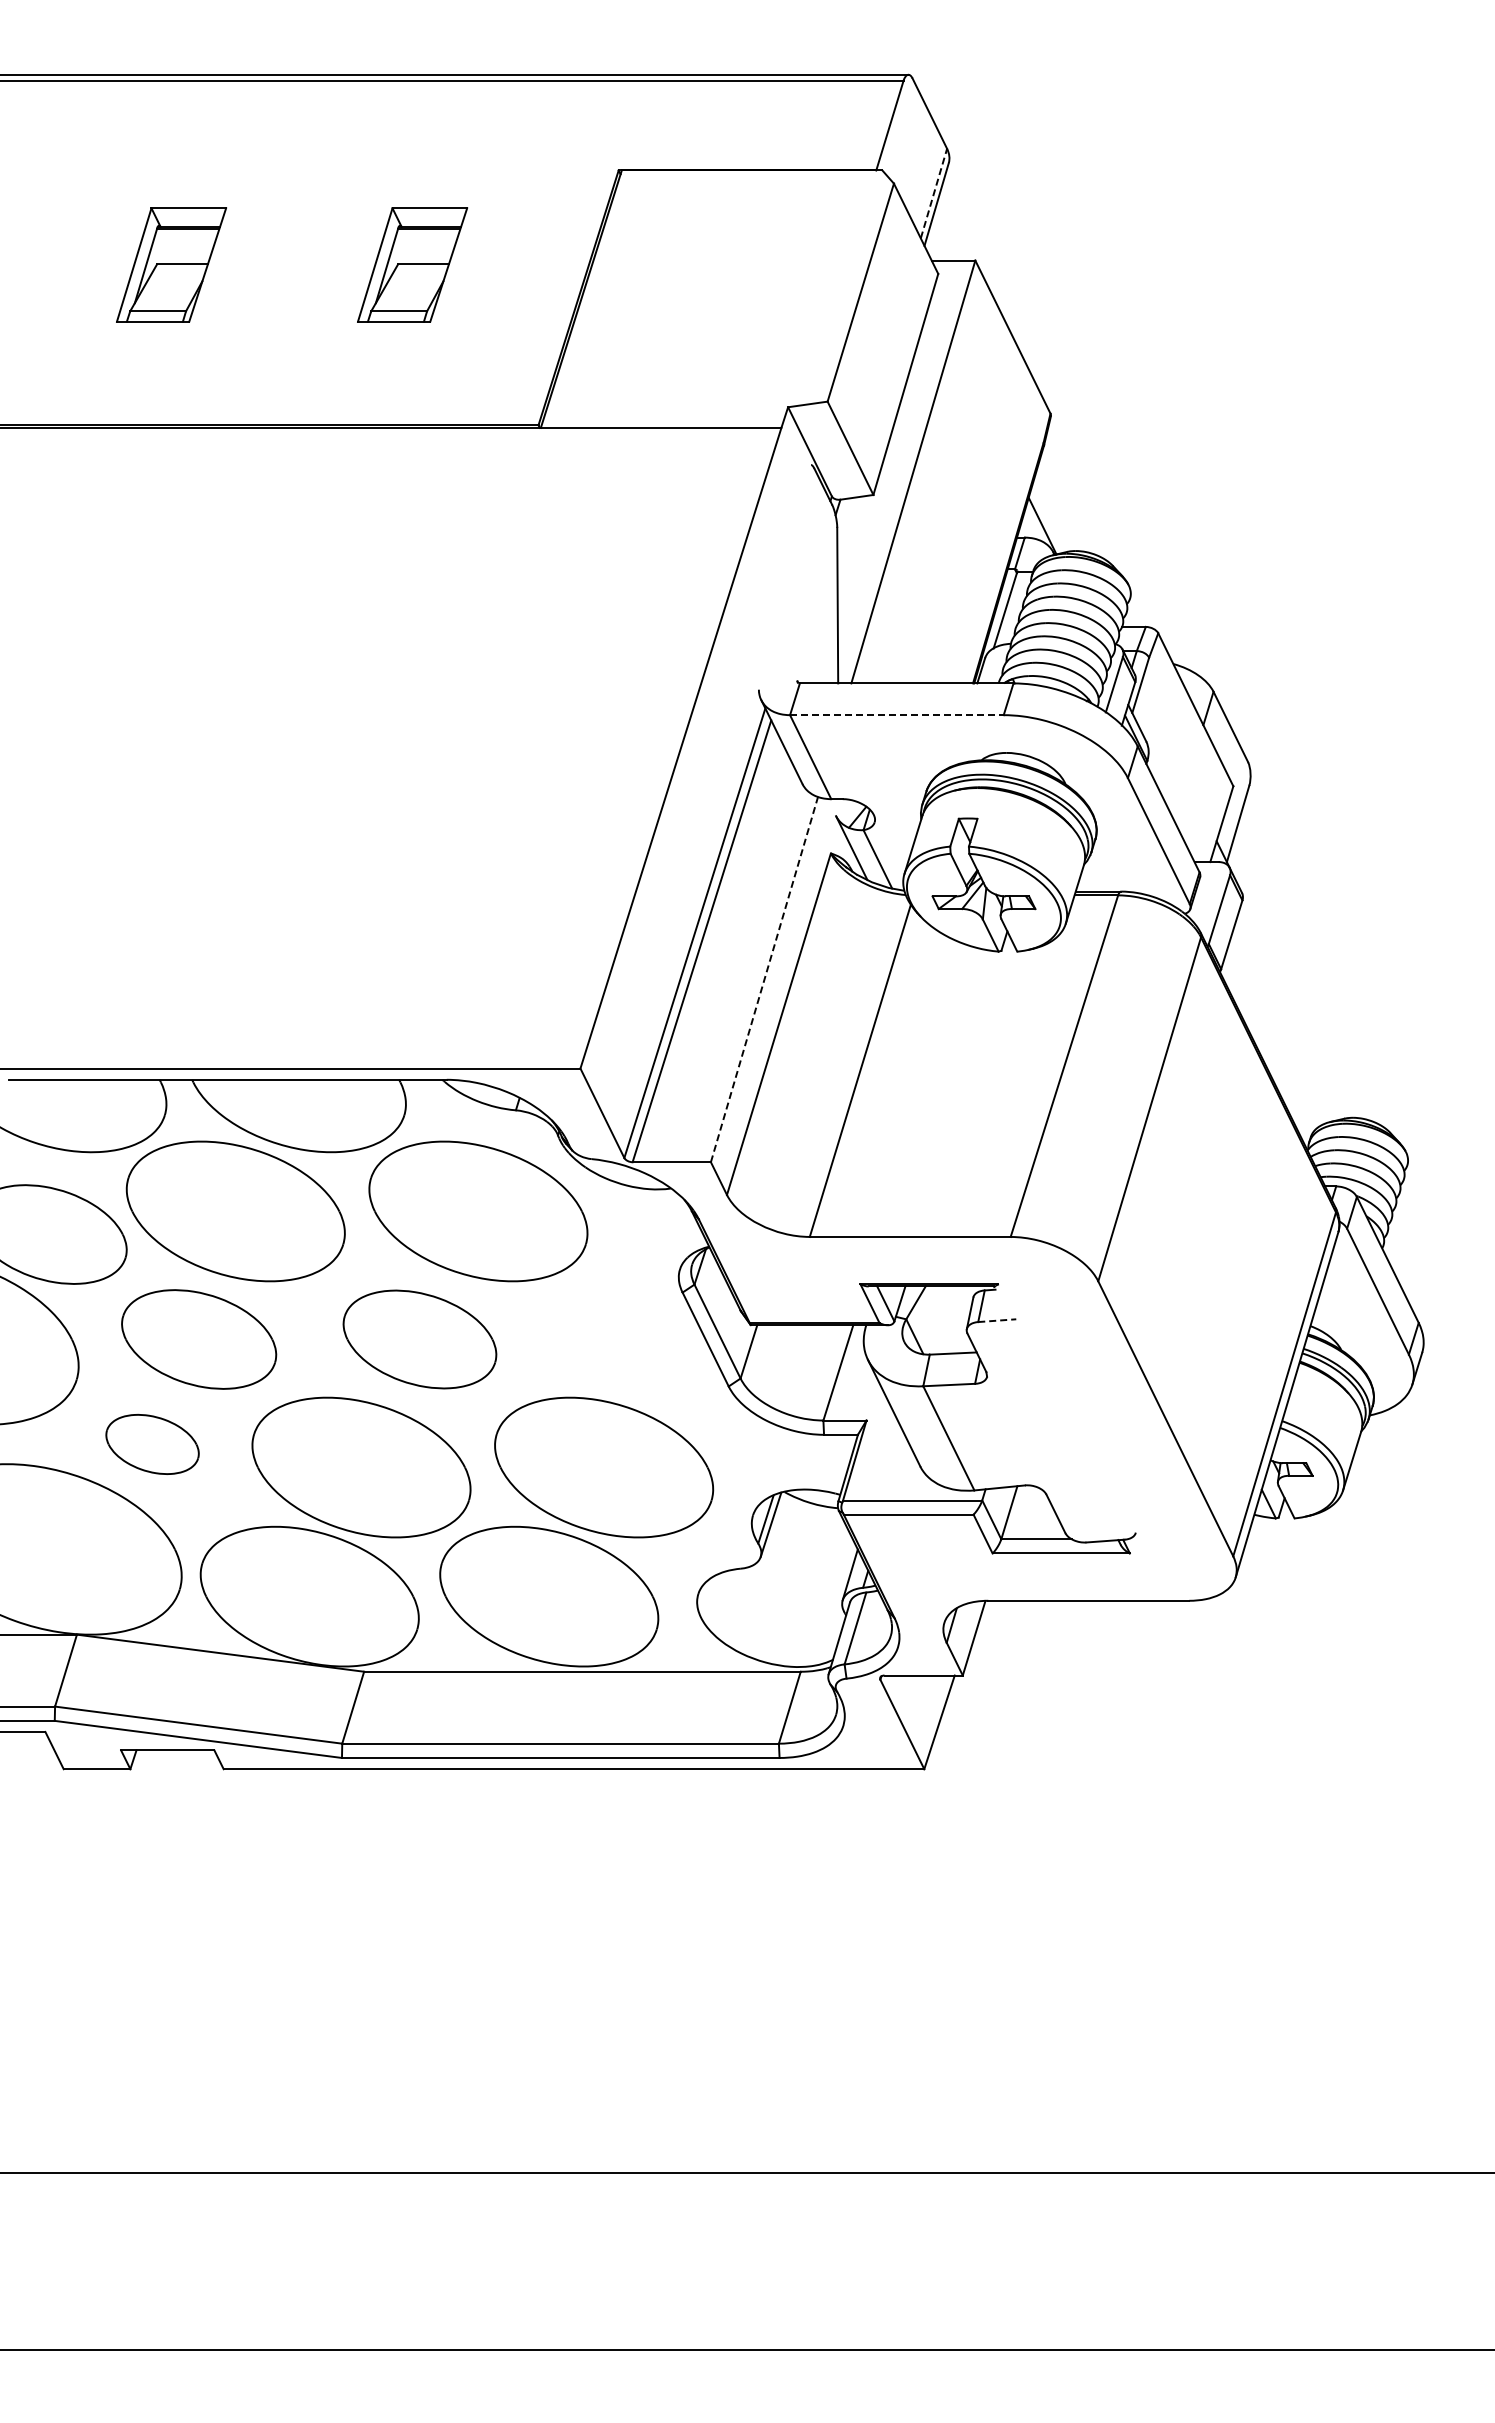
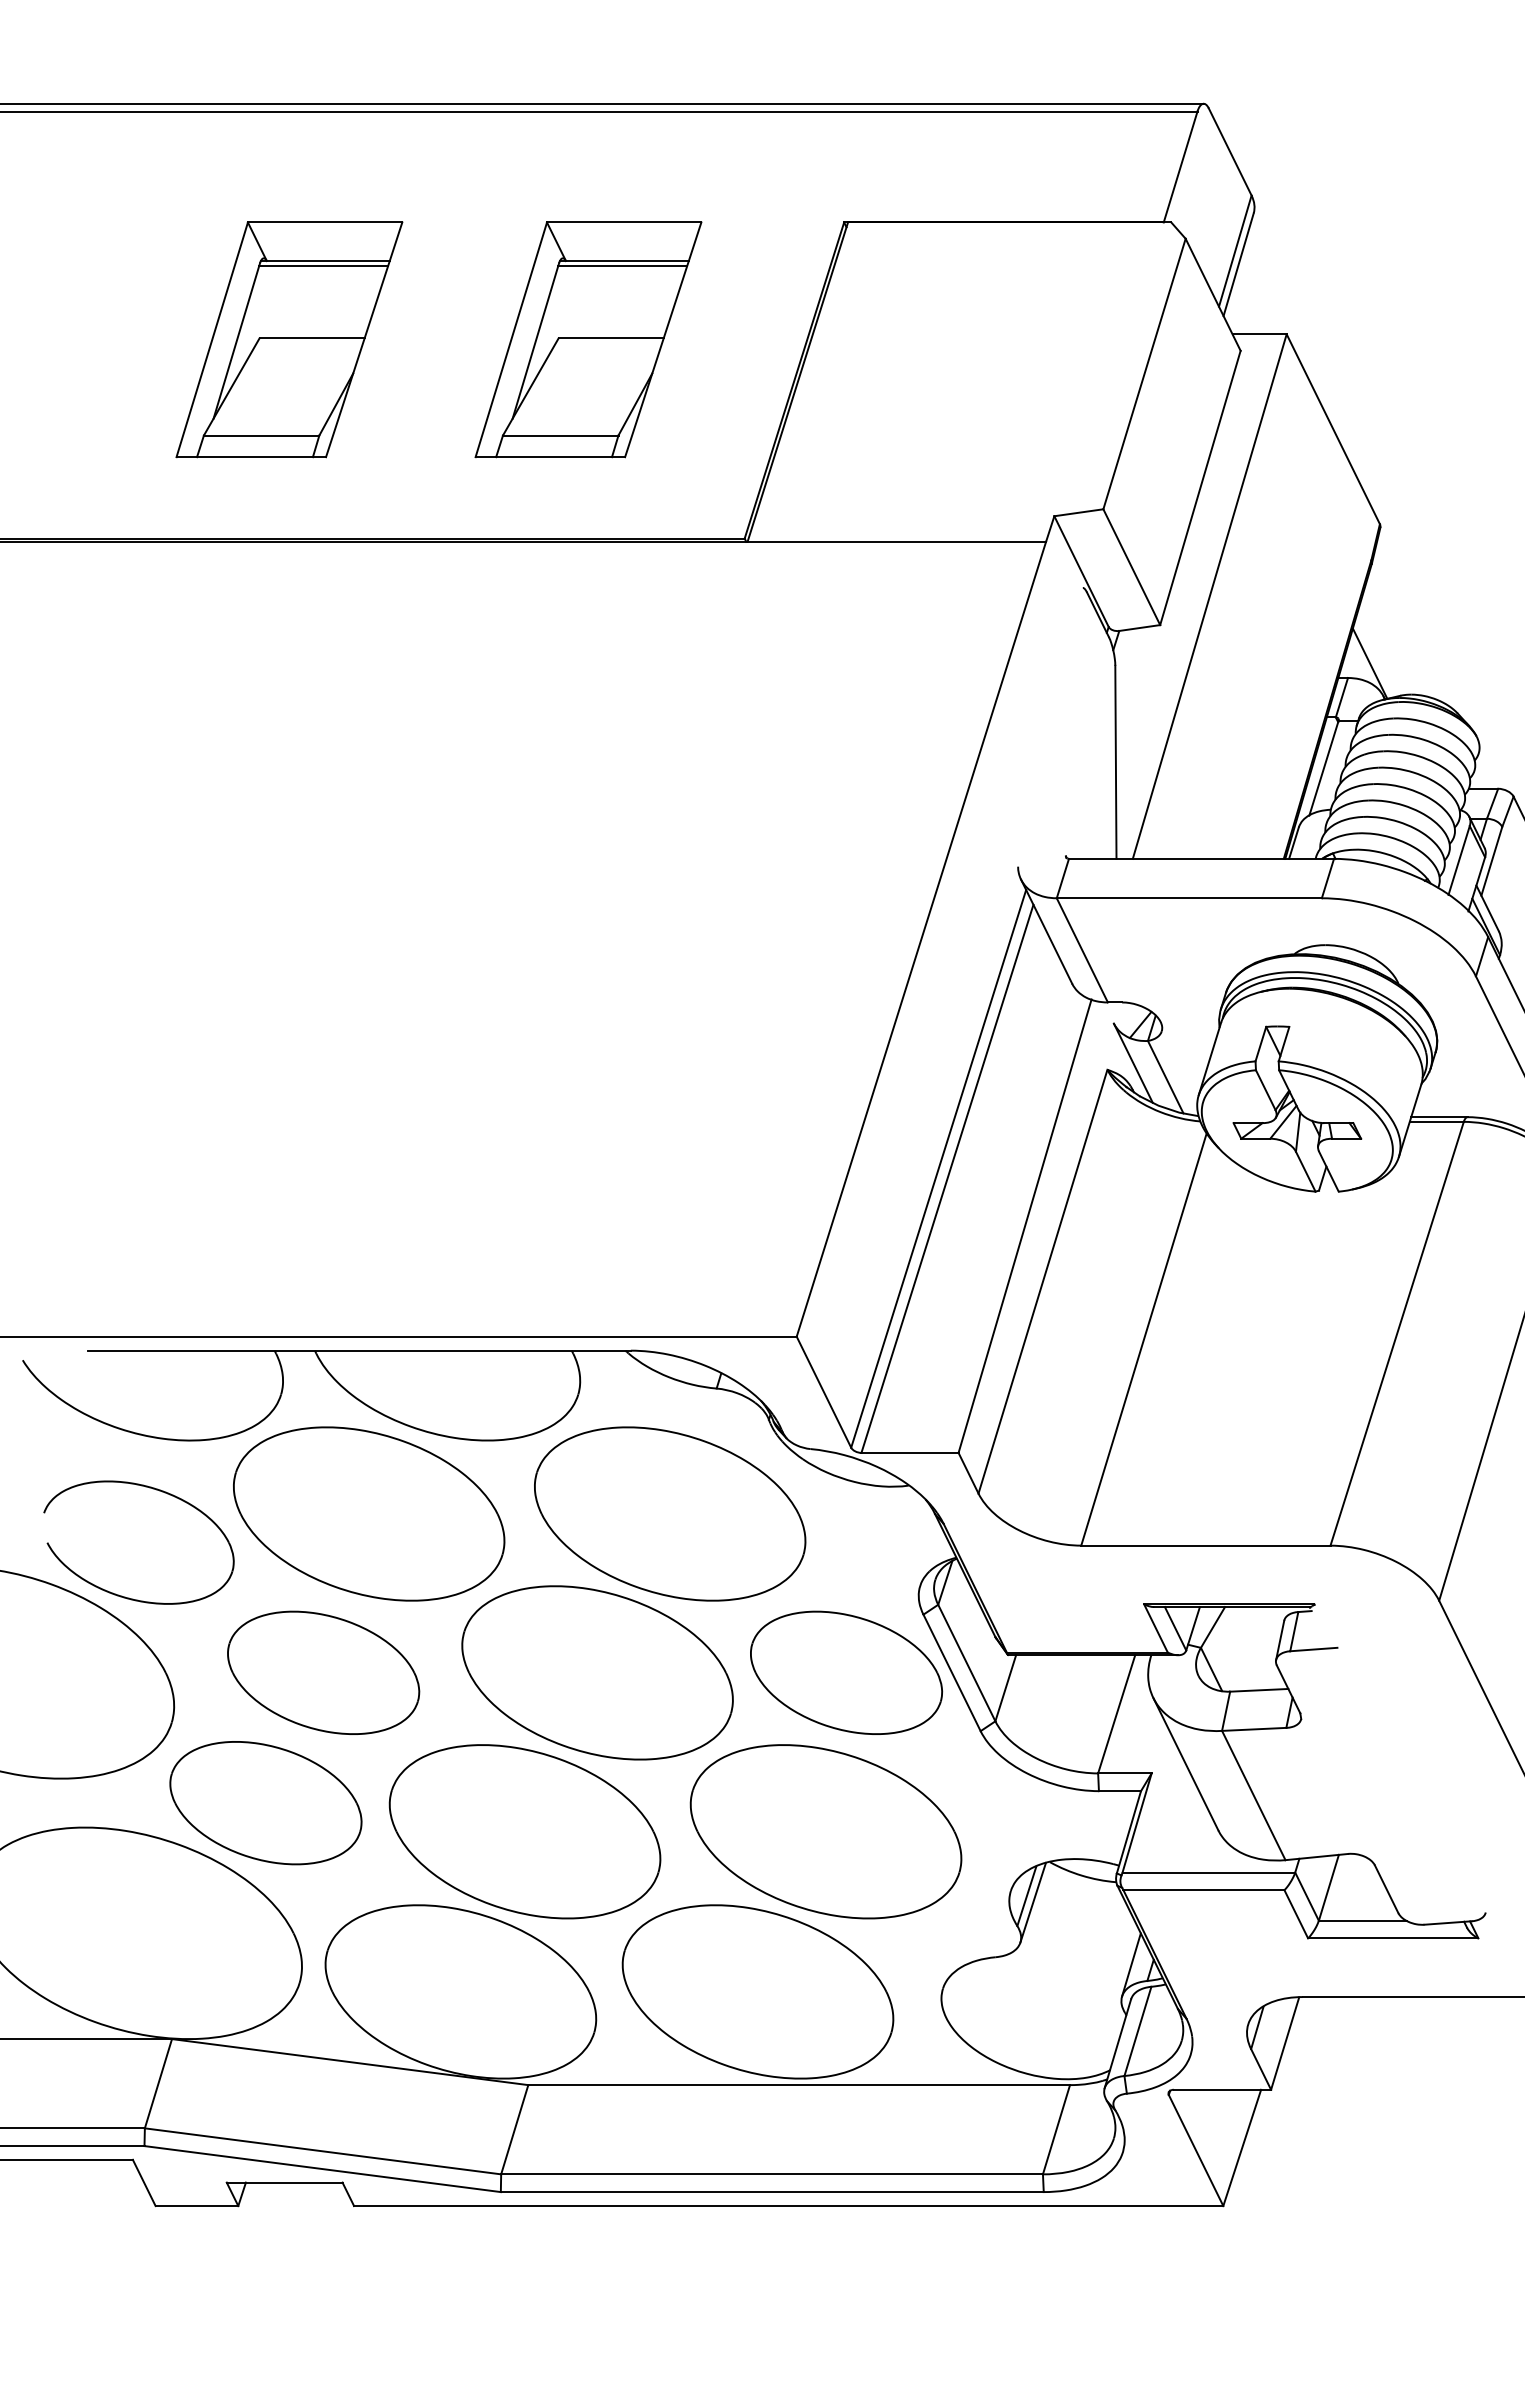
line: (933, 193) -> (1234, 251), dashed -> solid
part: (171, 264) -> (289, 339), size x1.67
part: (412, 264) -> (588, 339), size x1.67
line: (896, 715) -> (1188, 898), dashed -> solid
line: (764, 979) -> (1025, 1226), dashed -> solid
line: (997, 1320) -> (1314, 1649), dashed -> solid
part: (419, 1339) -> (597, 1672), size x1.43
part: (620, 1339) -> (846, 1672), added
part: (152, 1444) -> (265, 1803), size x1.67

